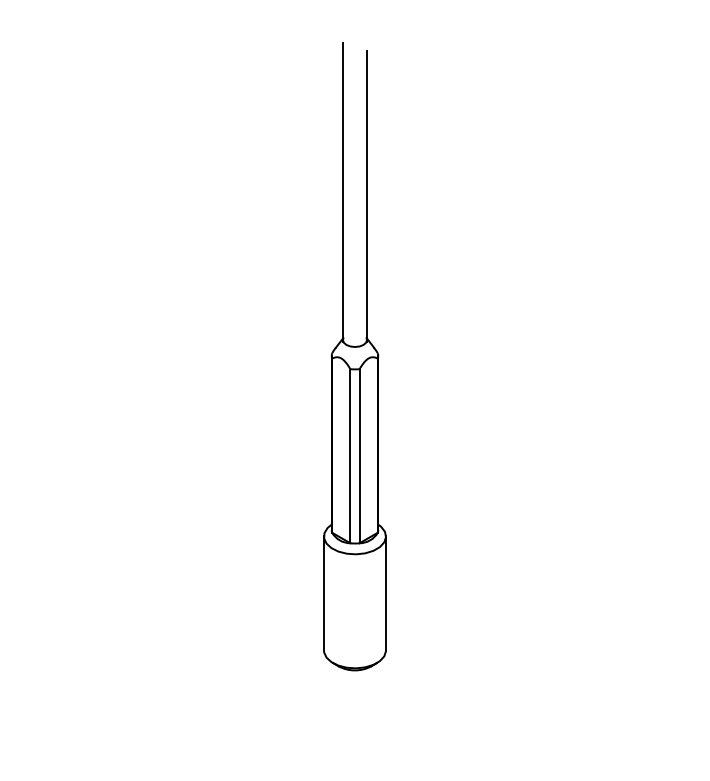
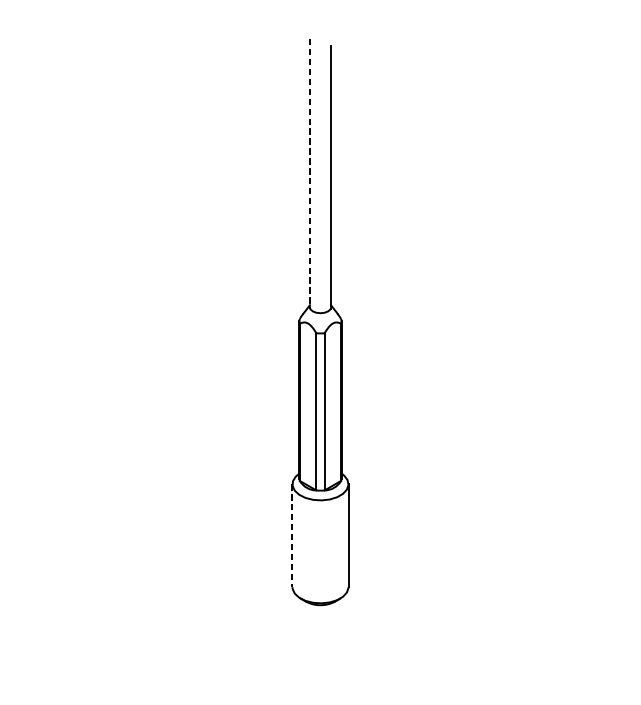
line: (343, 193) -> (310, 174), solid -> dashed
line: (323, 593) -> (292, 535), solid -> dashed

